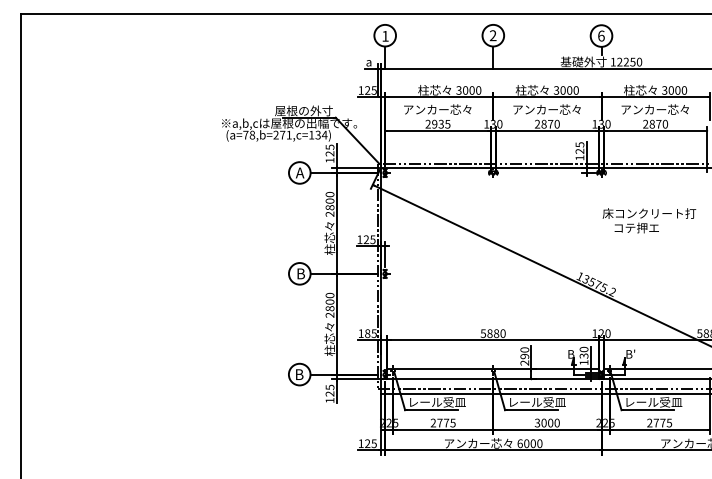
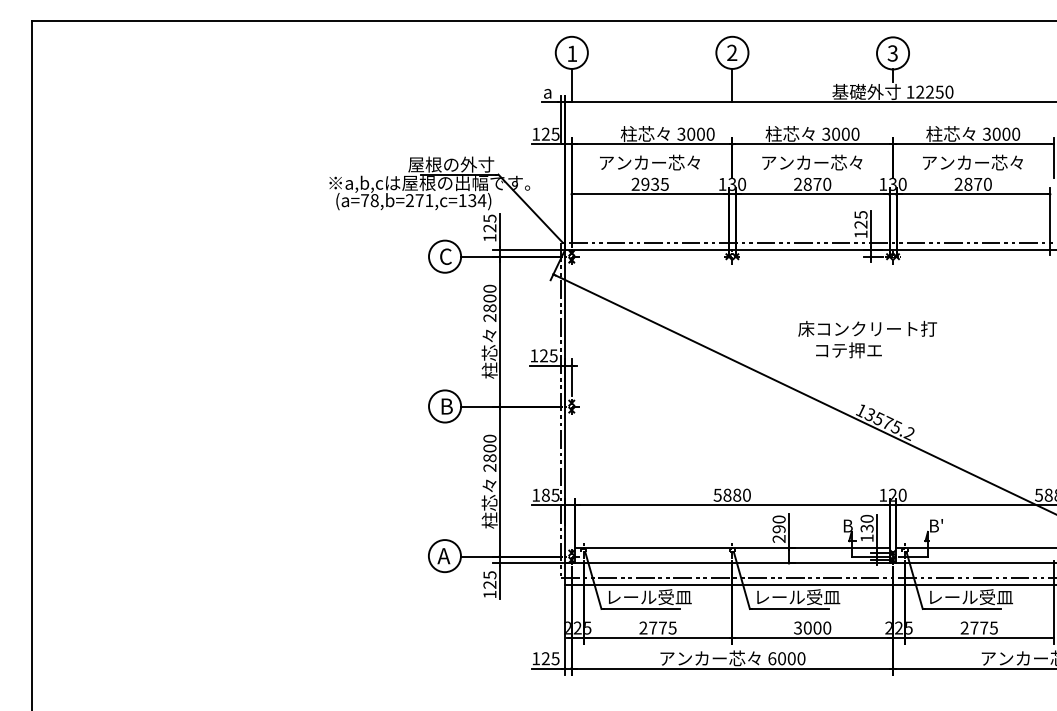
text: (601, 35) -> (893, 52), 6 -> 3
text: (299, 172) -> (444, 256), A -> C
text: (649, 220) -> (867, 339), moved
text: (298, 374) -> (443, 555), B -> A

